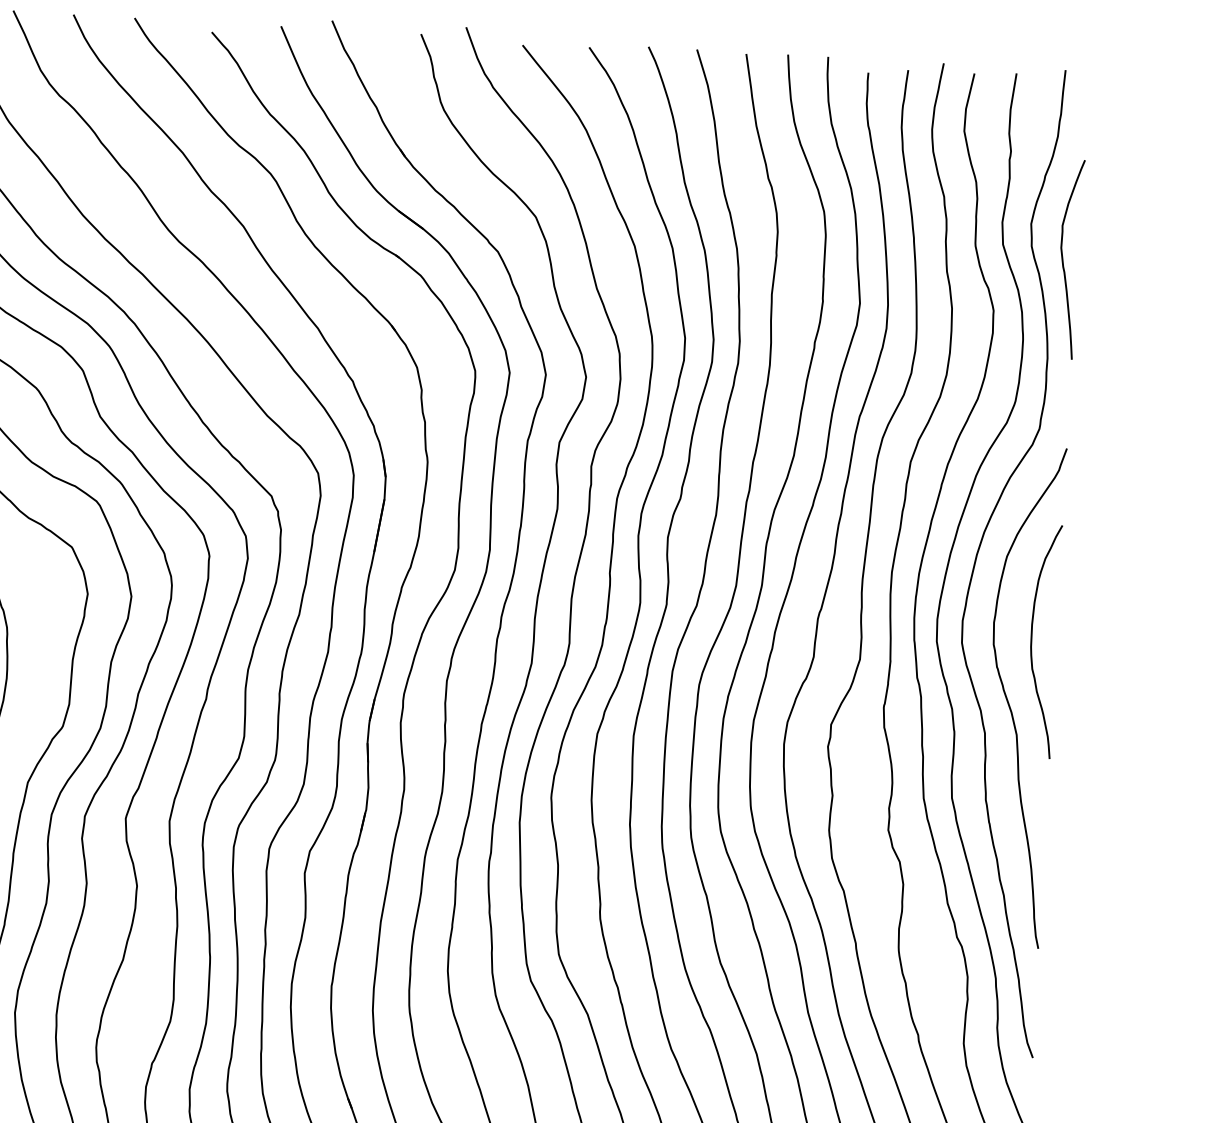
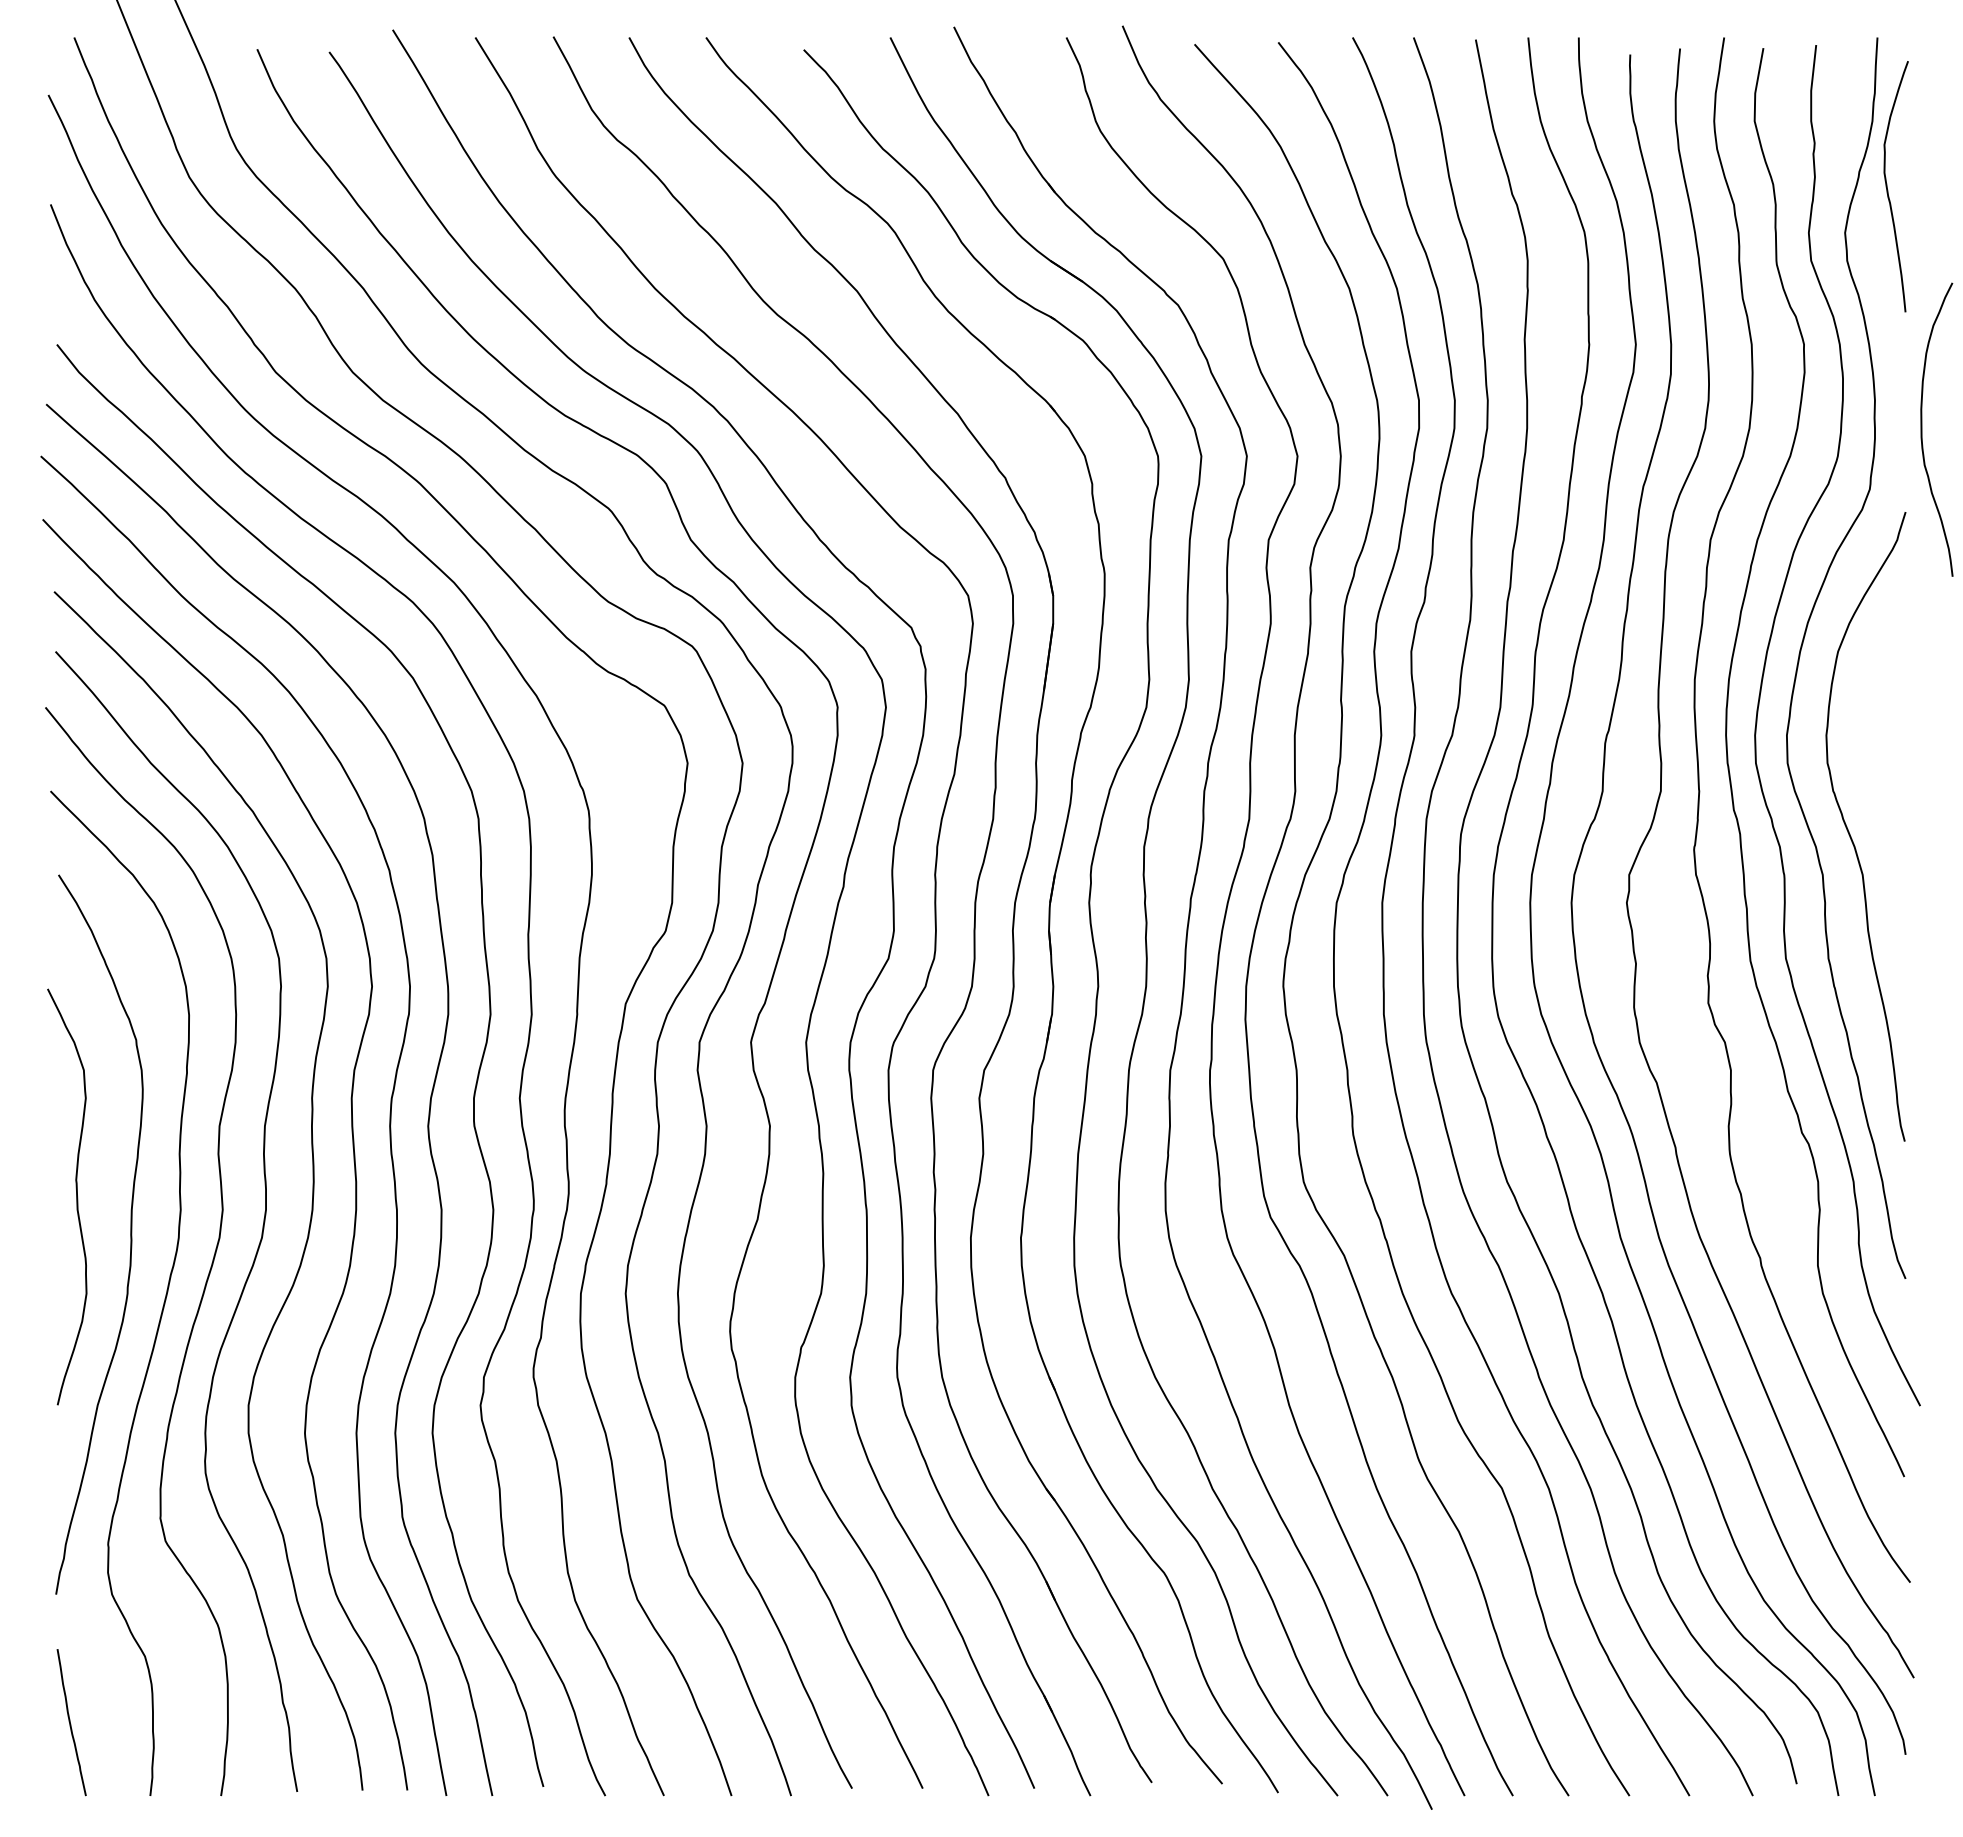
curve: (1063, 258) -> (1887, 186), moved
curve: (1032, 640) -> (1922, 429), moved

